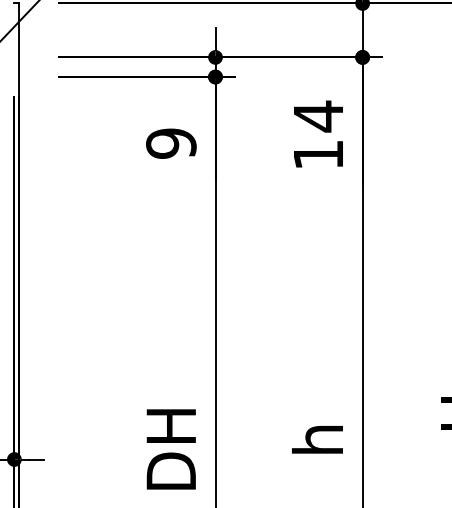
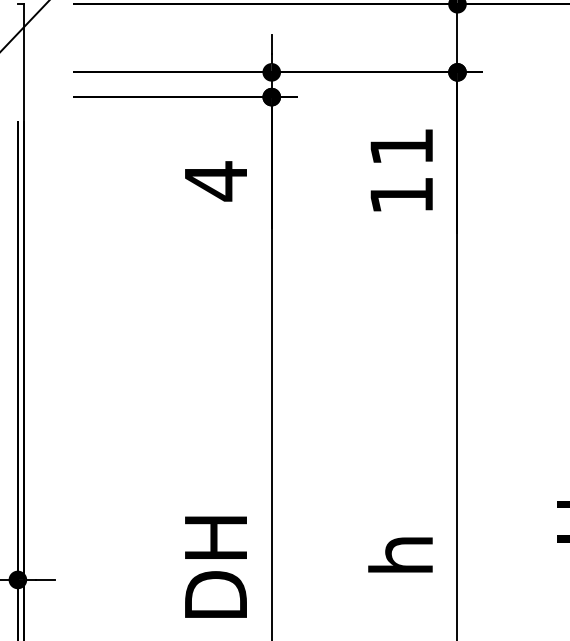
text: (318, 116) -> (401, 146), 14 -> 11
text: (171, 143) -> (216, 181), 9 -> 4

